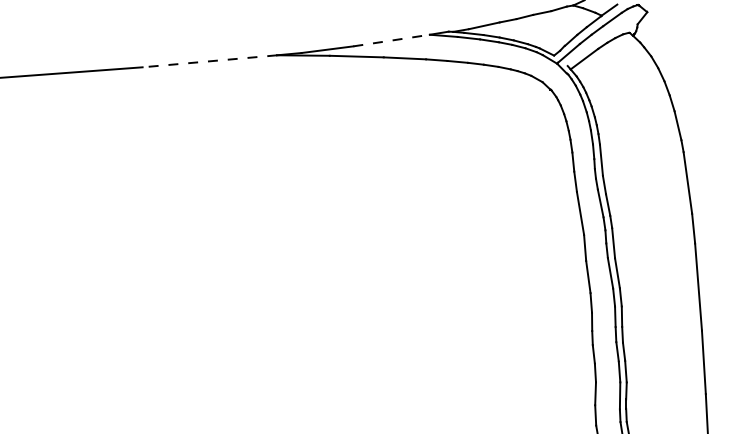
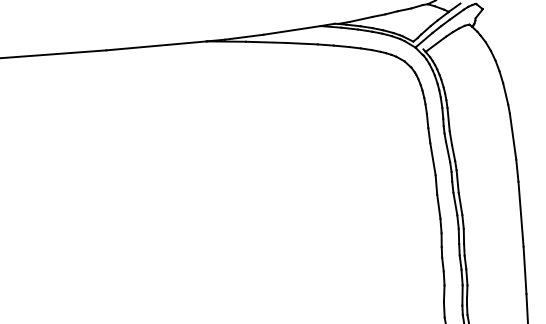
line: (392, 40) -> (292, 30), dashed -> solid
line: (209, 60) -> (156, 45), dashed -> solid

